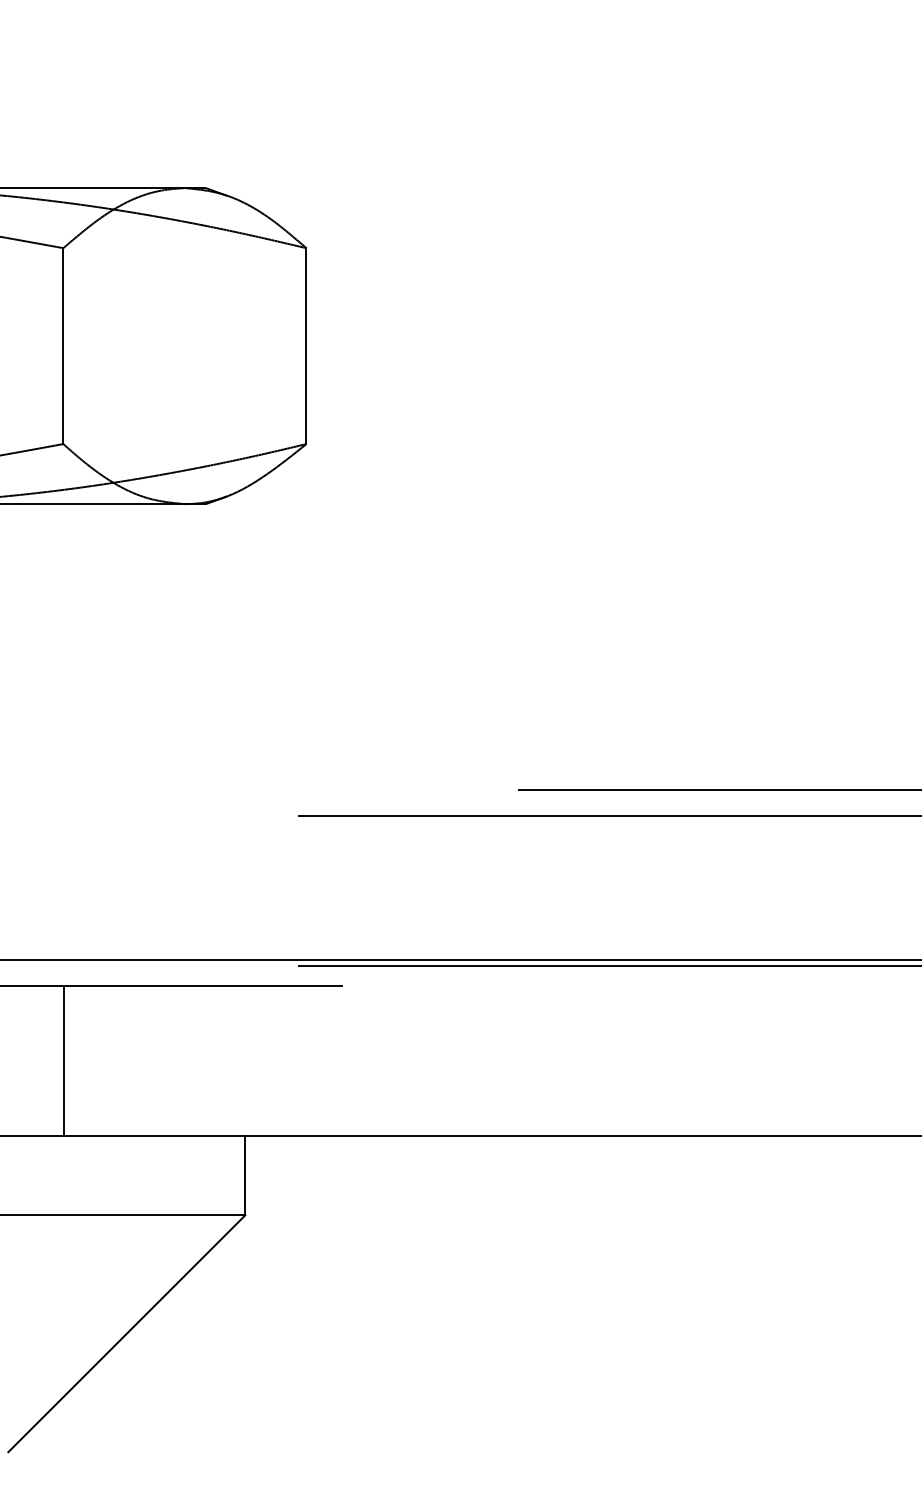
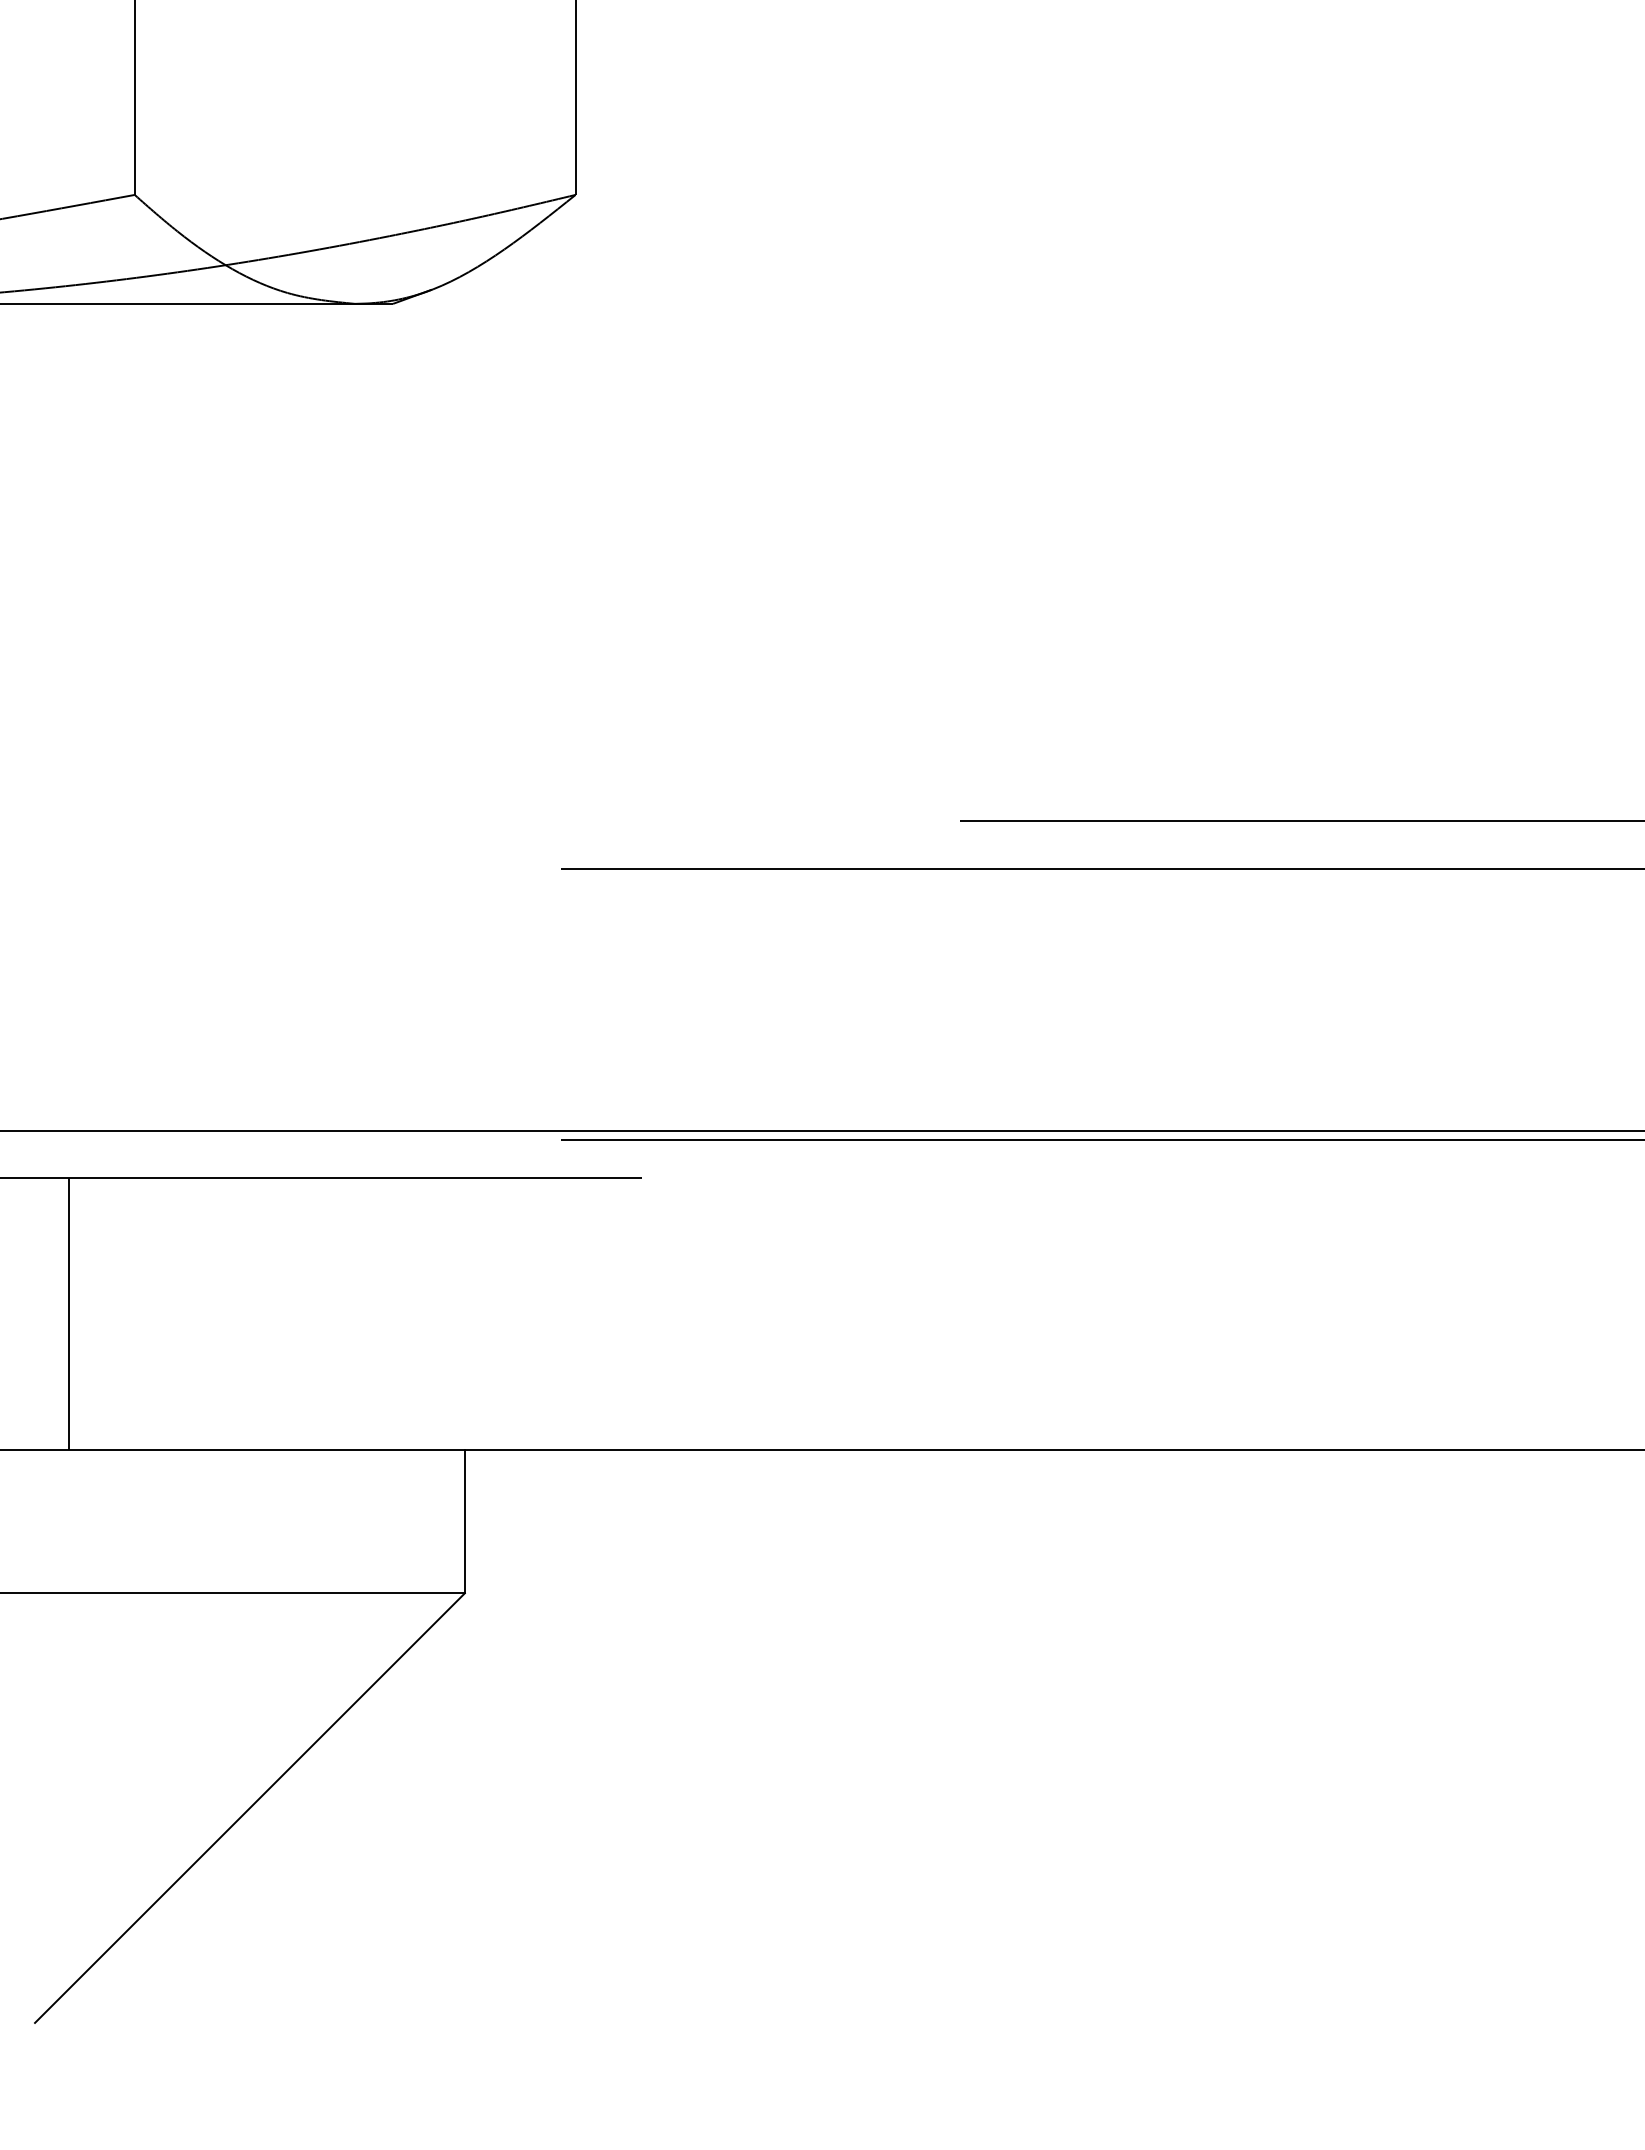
line: (64, 1061) -> (69, 1314), moved

